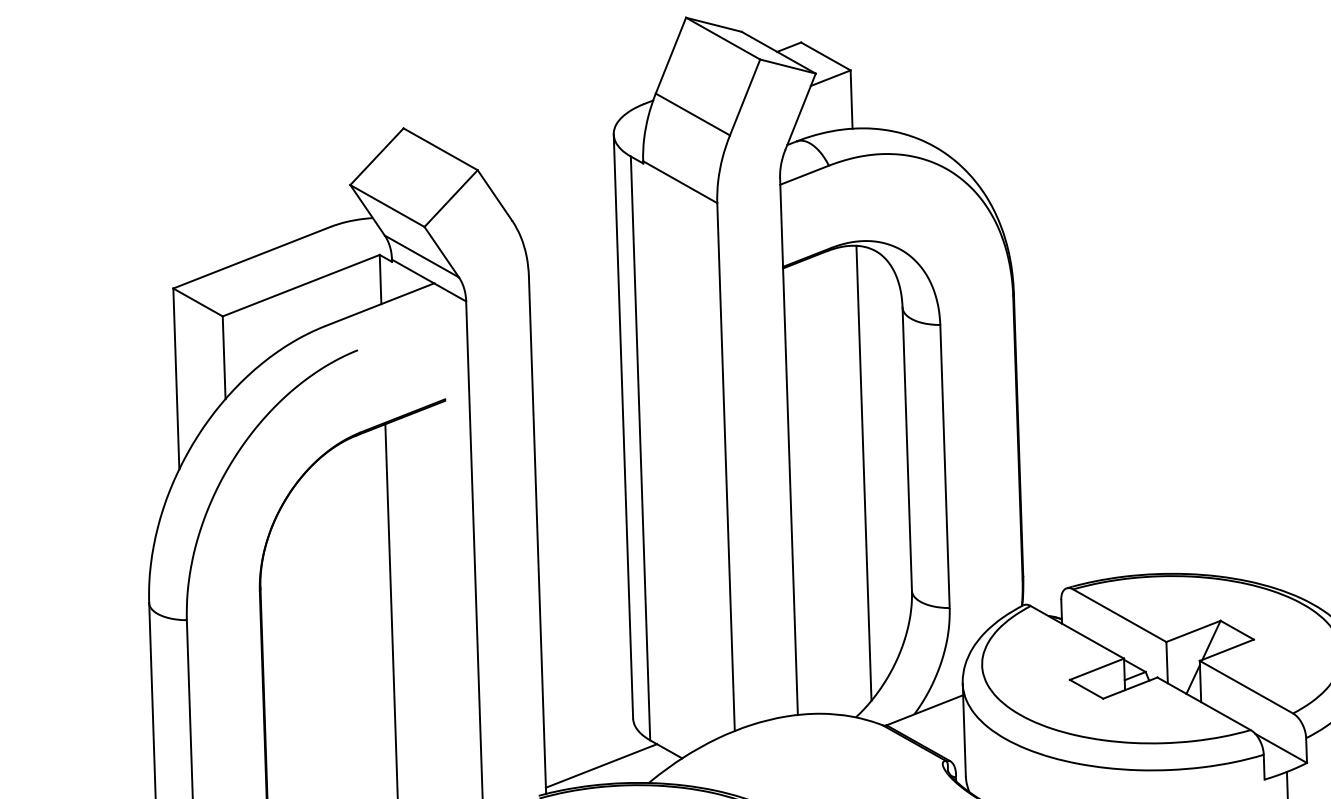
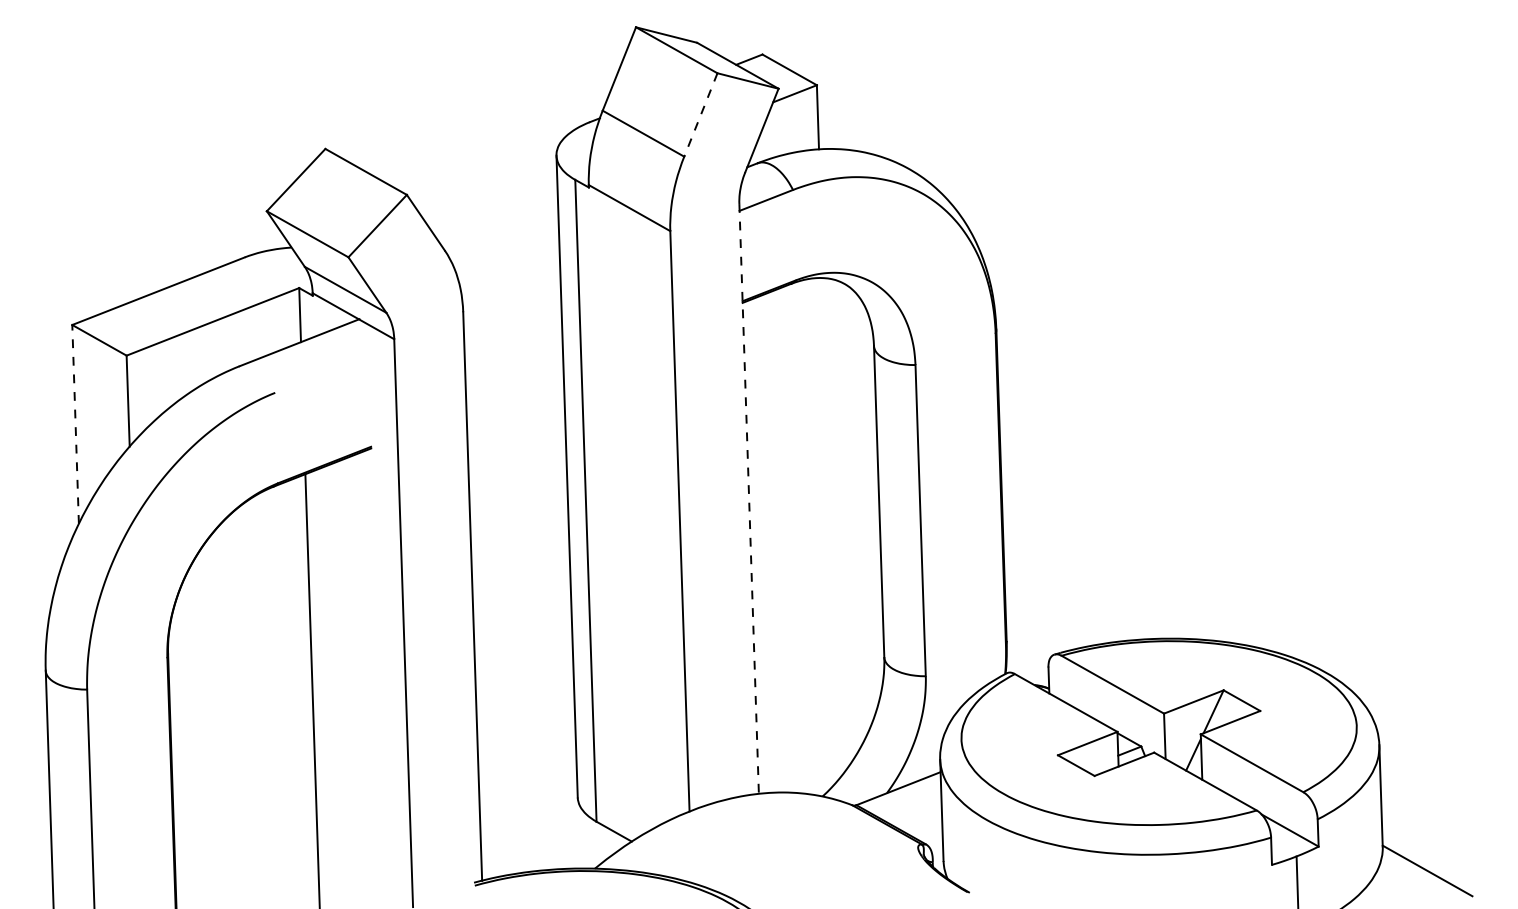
line: (744, 97) -> (700, 114), solid -> dashed
line: (176, 378) -> (75, 423), solid -> dashed
line: (789, 447) -> (749, 499), solid -> dashed
line: (863, 473) -> (831, 528), removed
line: (601, 765) -> (542, 849), removed

